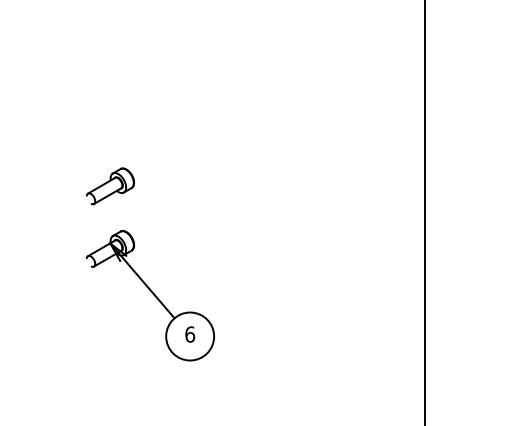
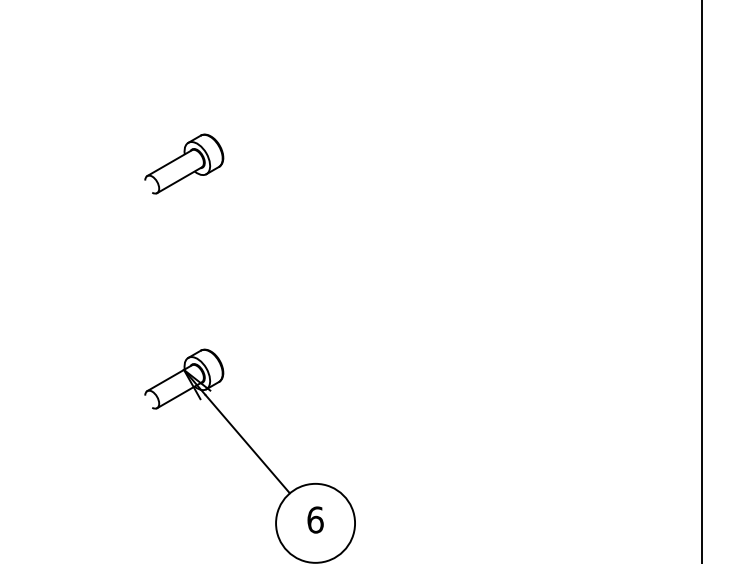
part: (109, 186) -> (182, 164), moved

